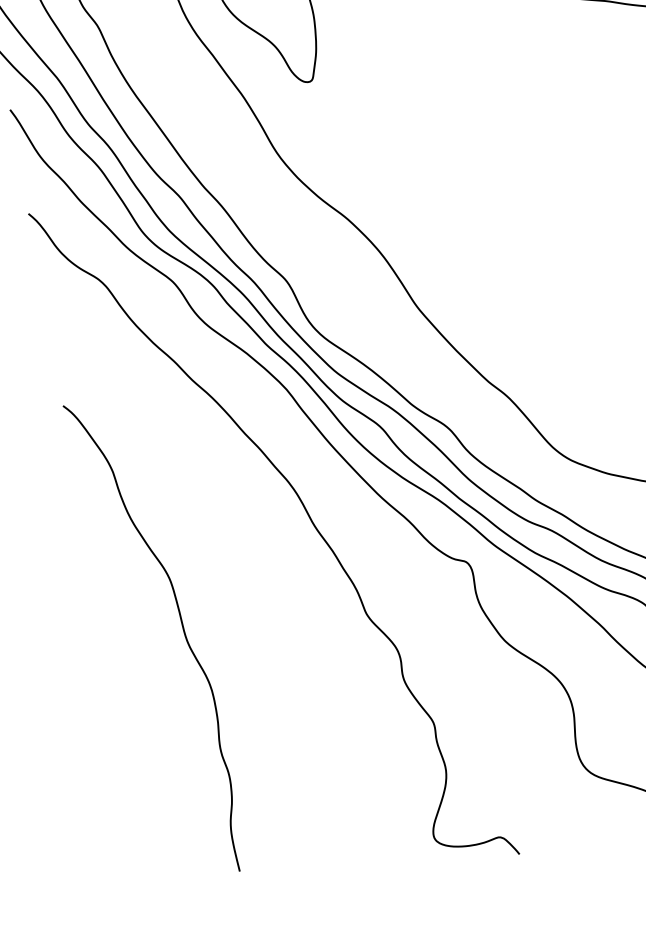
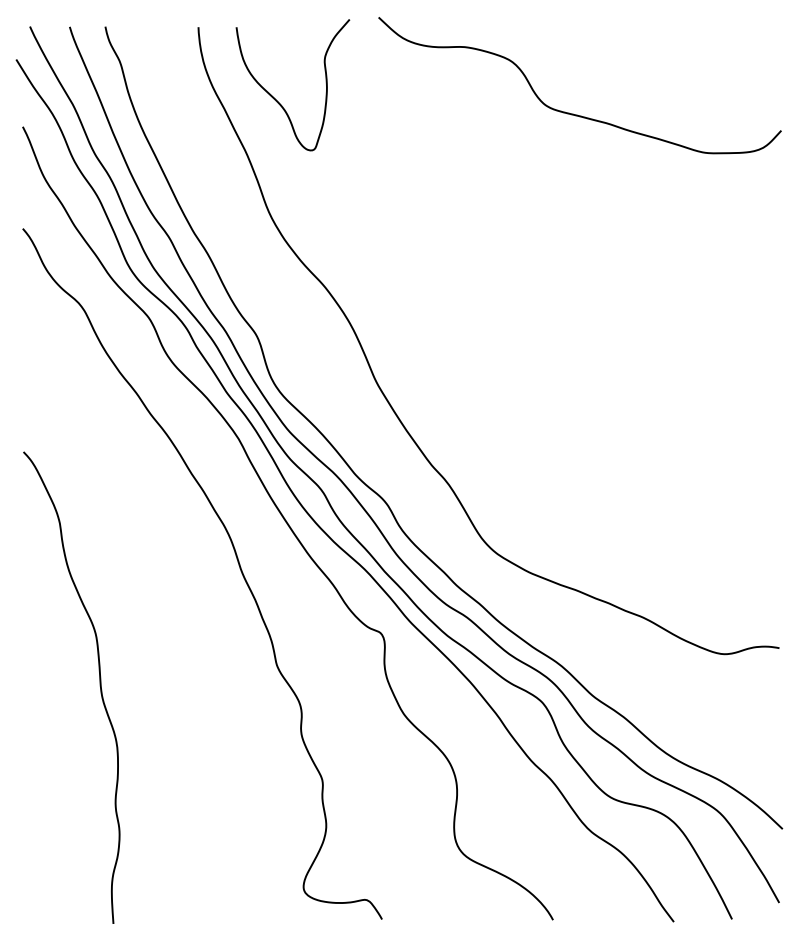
curve: (182, 631) -> (99, 686), moved

